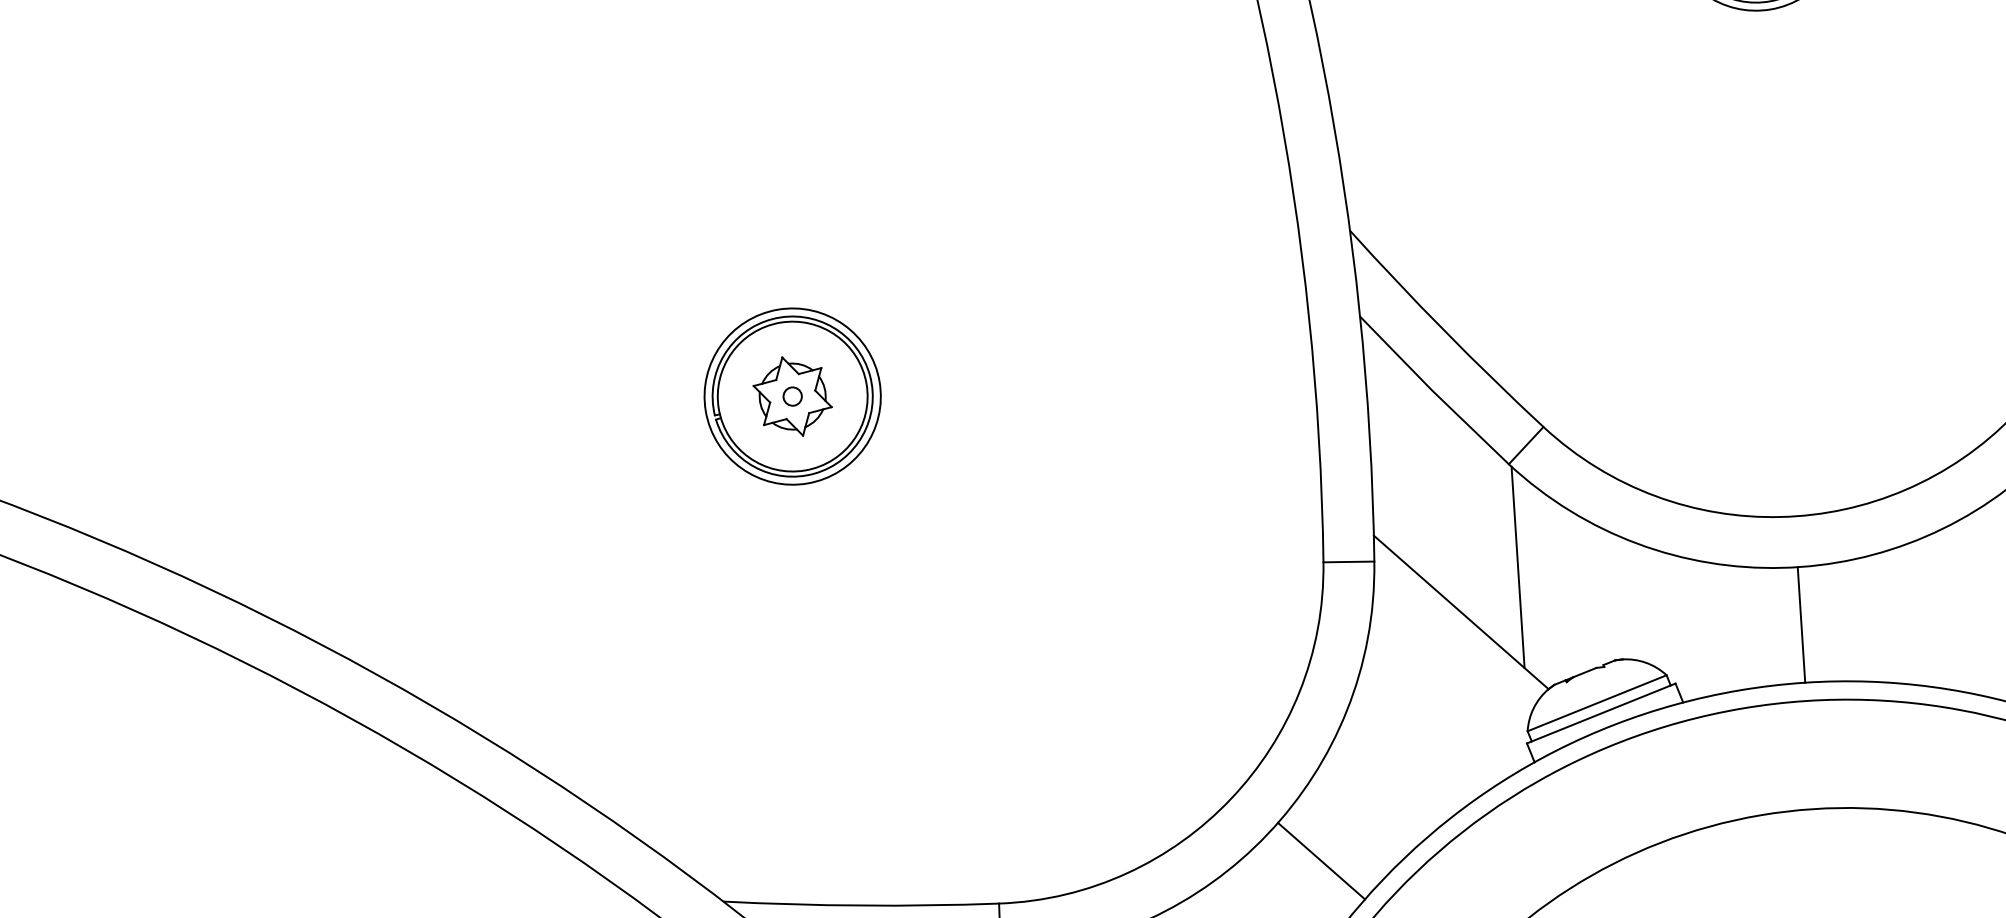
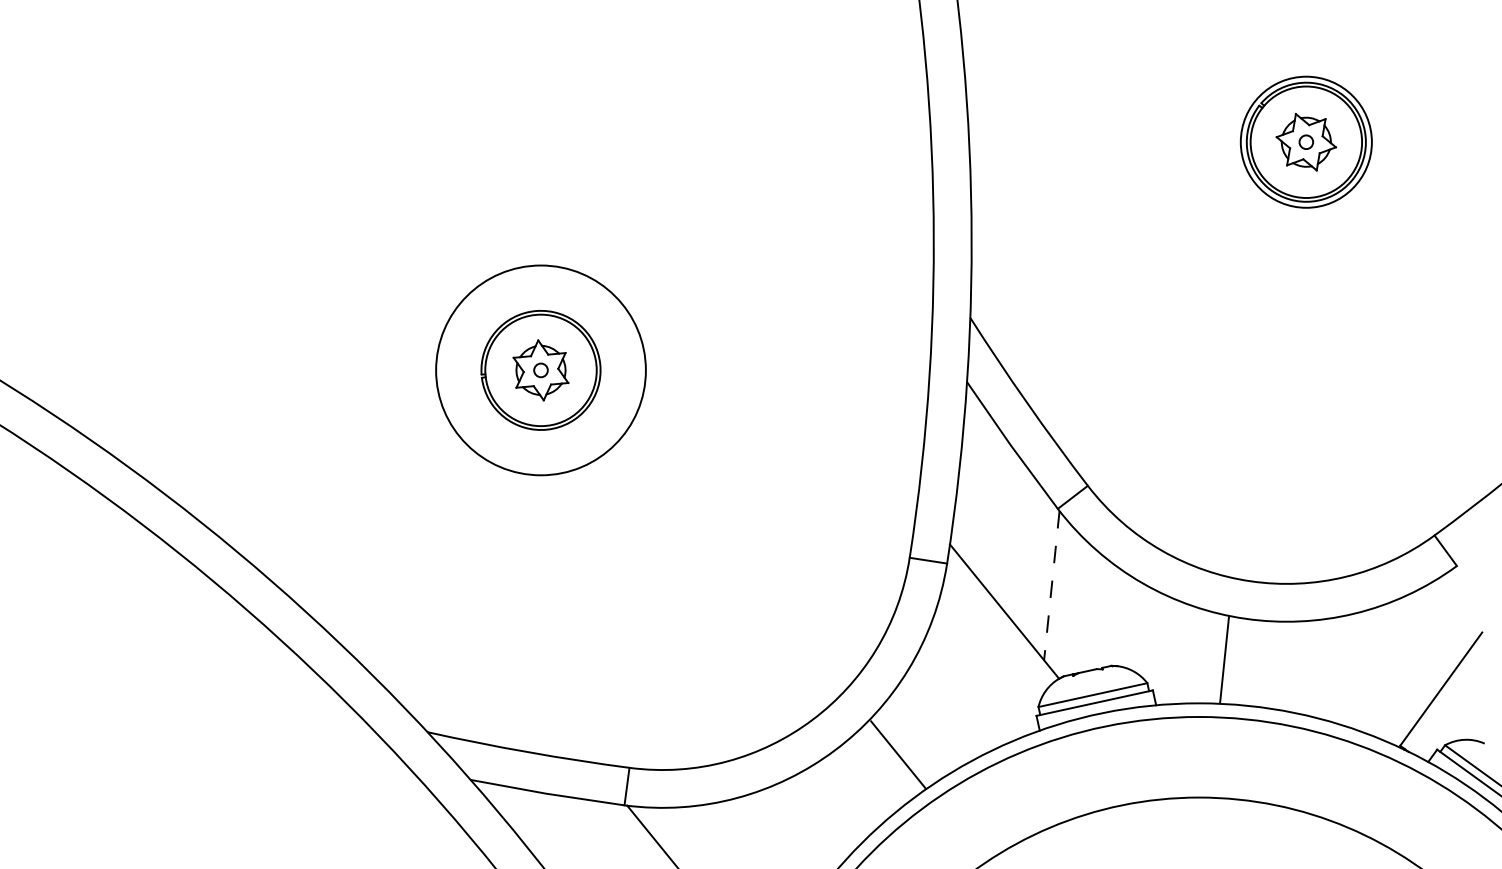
circle: (791, 395) -> (540, 369), size x1.6
line: (1517, 568) -> (1051, 586), solid -> dashed
line: (1801, 624) -> (1224, 659), moved
line: (1321, 860) -> (898, 754), moved

